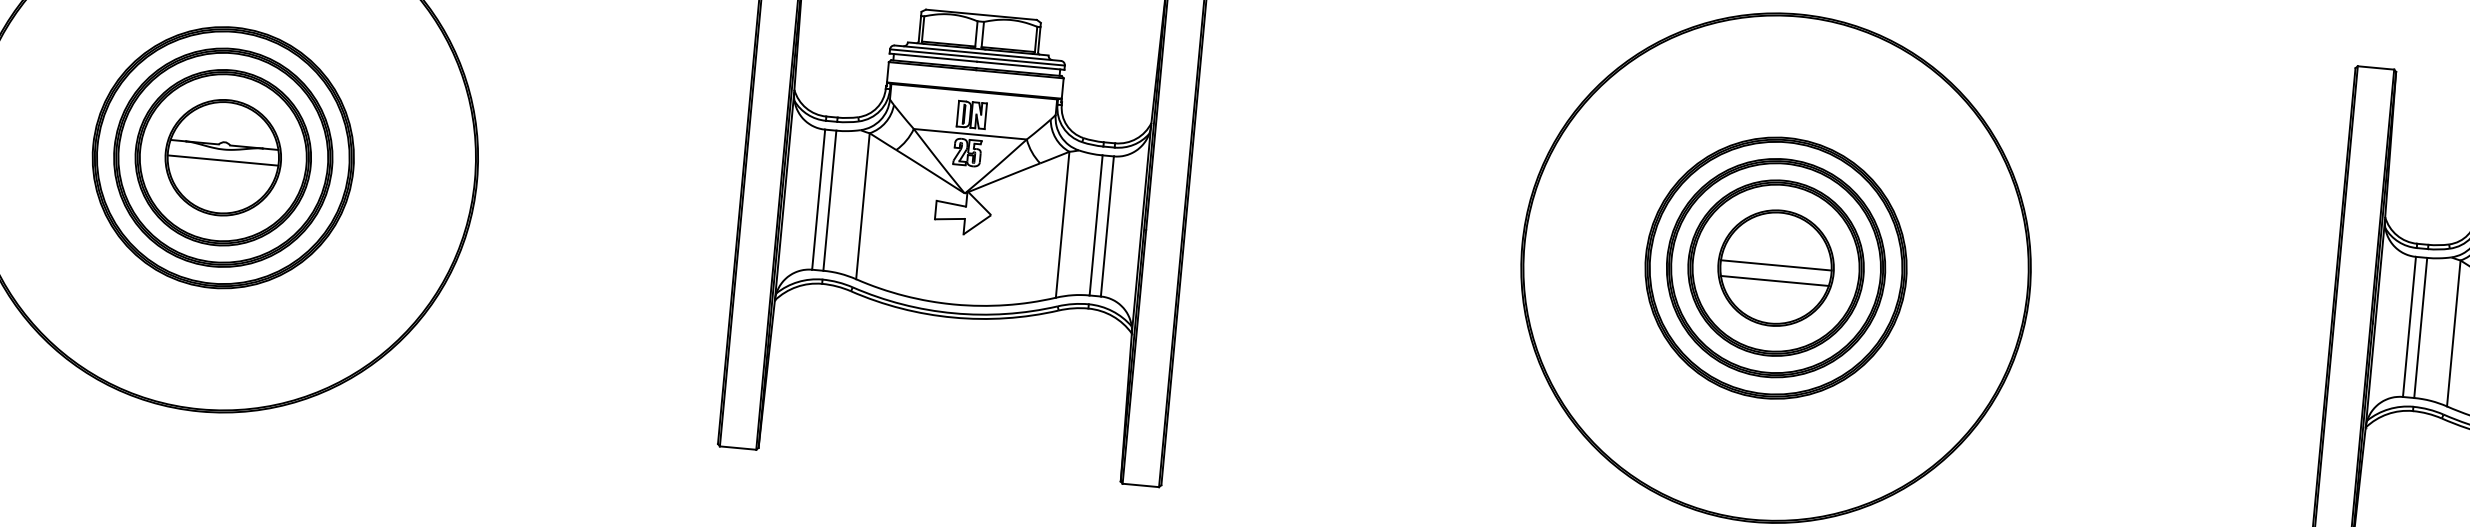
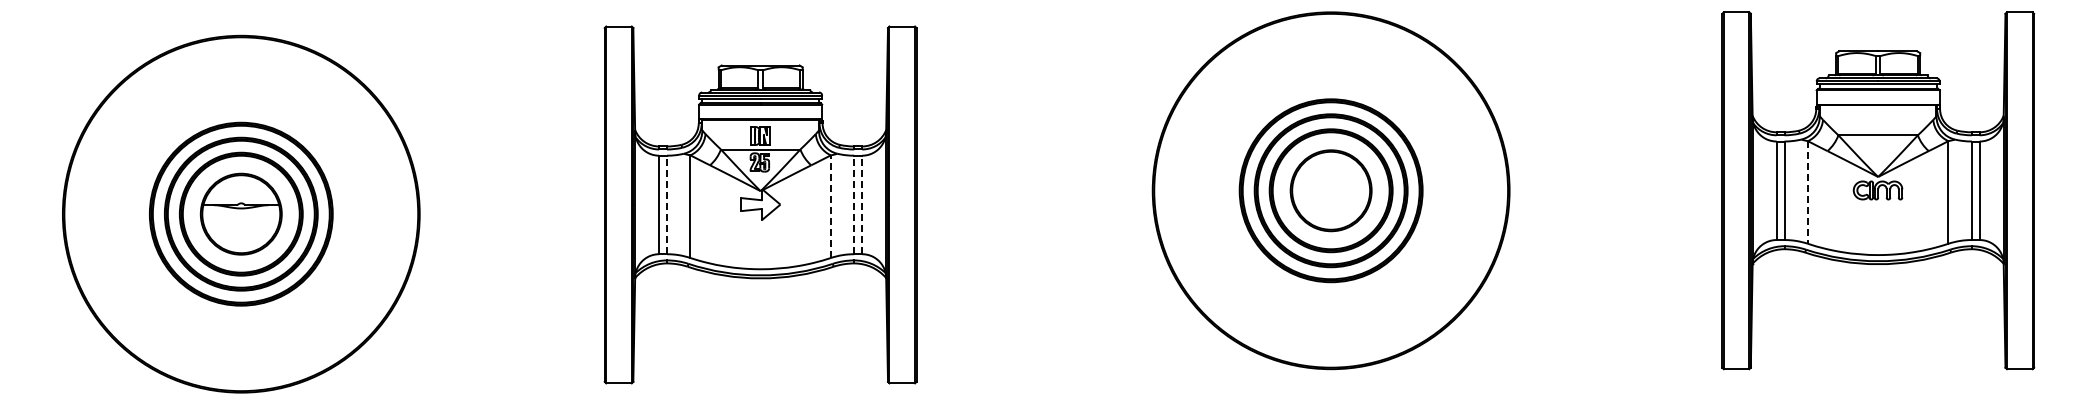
line: (223, 161) -> (241, 216), removed
line: (830, 200) -> (667, 204), solid -> dashed
line: (1062, 224) -> (830, 206), solid -> dashed
line: (1096, 224) -> (854, 204), solid -> dashed
line: (1107, 225) -> (862, 204), solid -> dashed
line: (1776, 264) -> (1331, 188), removed
line: (1775, 280) -> (1331, 199), removed
line: (2453, 333) -> (1807, 192), solid -> dashed

